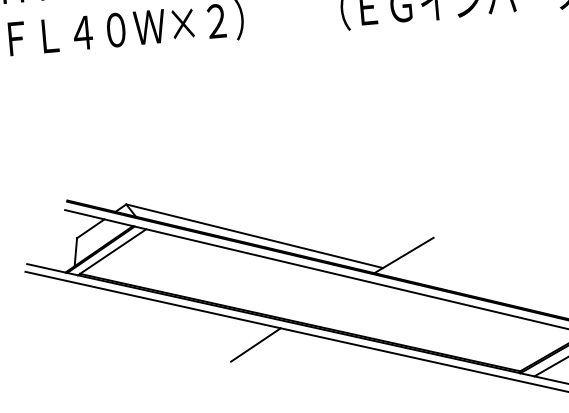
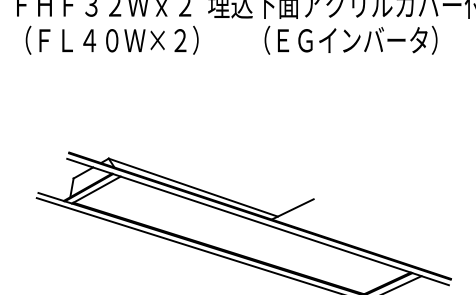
line: (255, 344) -> (187, 260), removed

